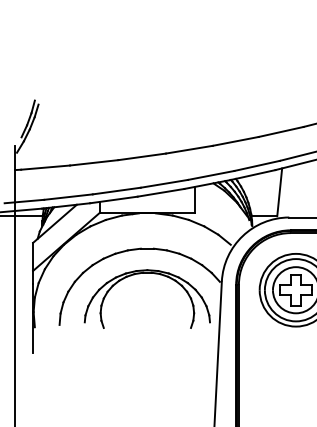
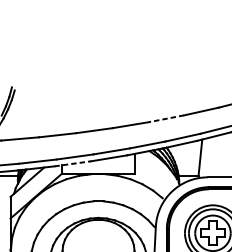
line: (235, 141) -> (166, 118), solid -> dashed
line: (113, 199) -> (72, 163), solid -> dashed

